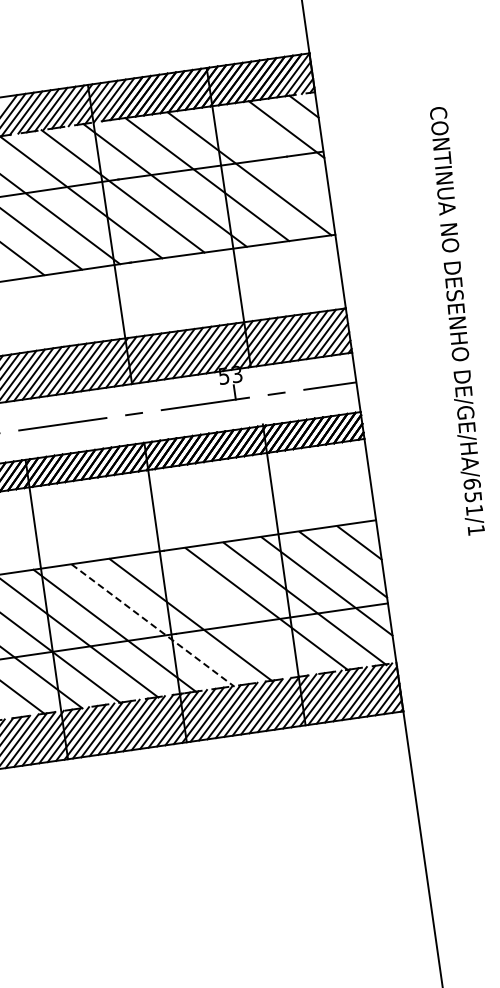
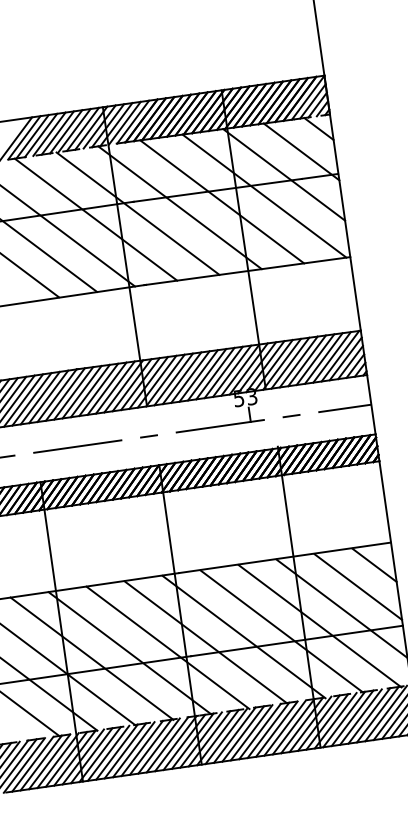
line: (269, 152) -> (284, 174), added
line: (228, 614) -> (243, 636), added
line: (153, 625) -> (168, 647), dashed -> solid

